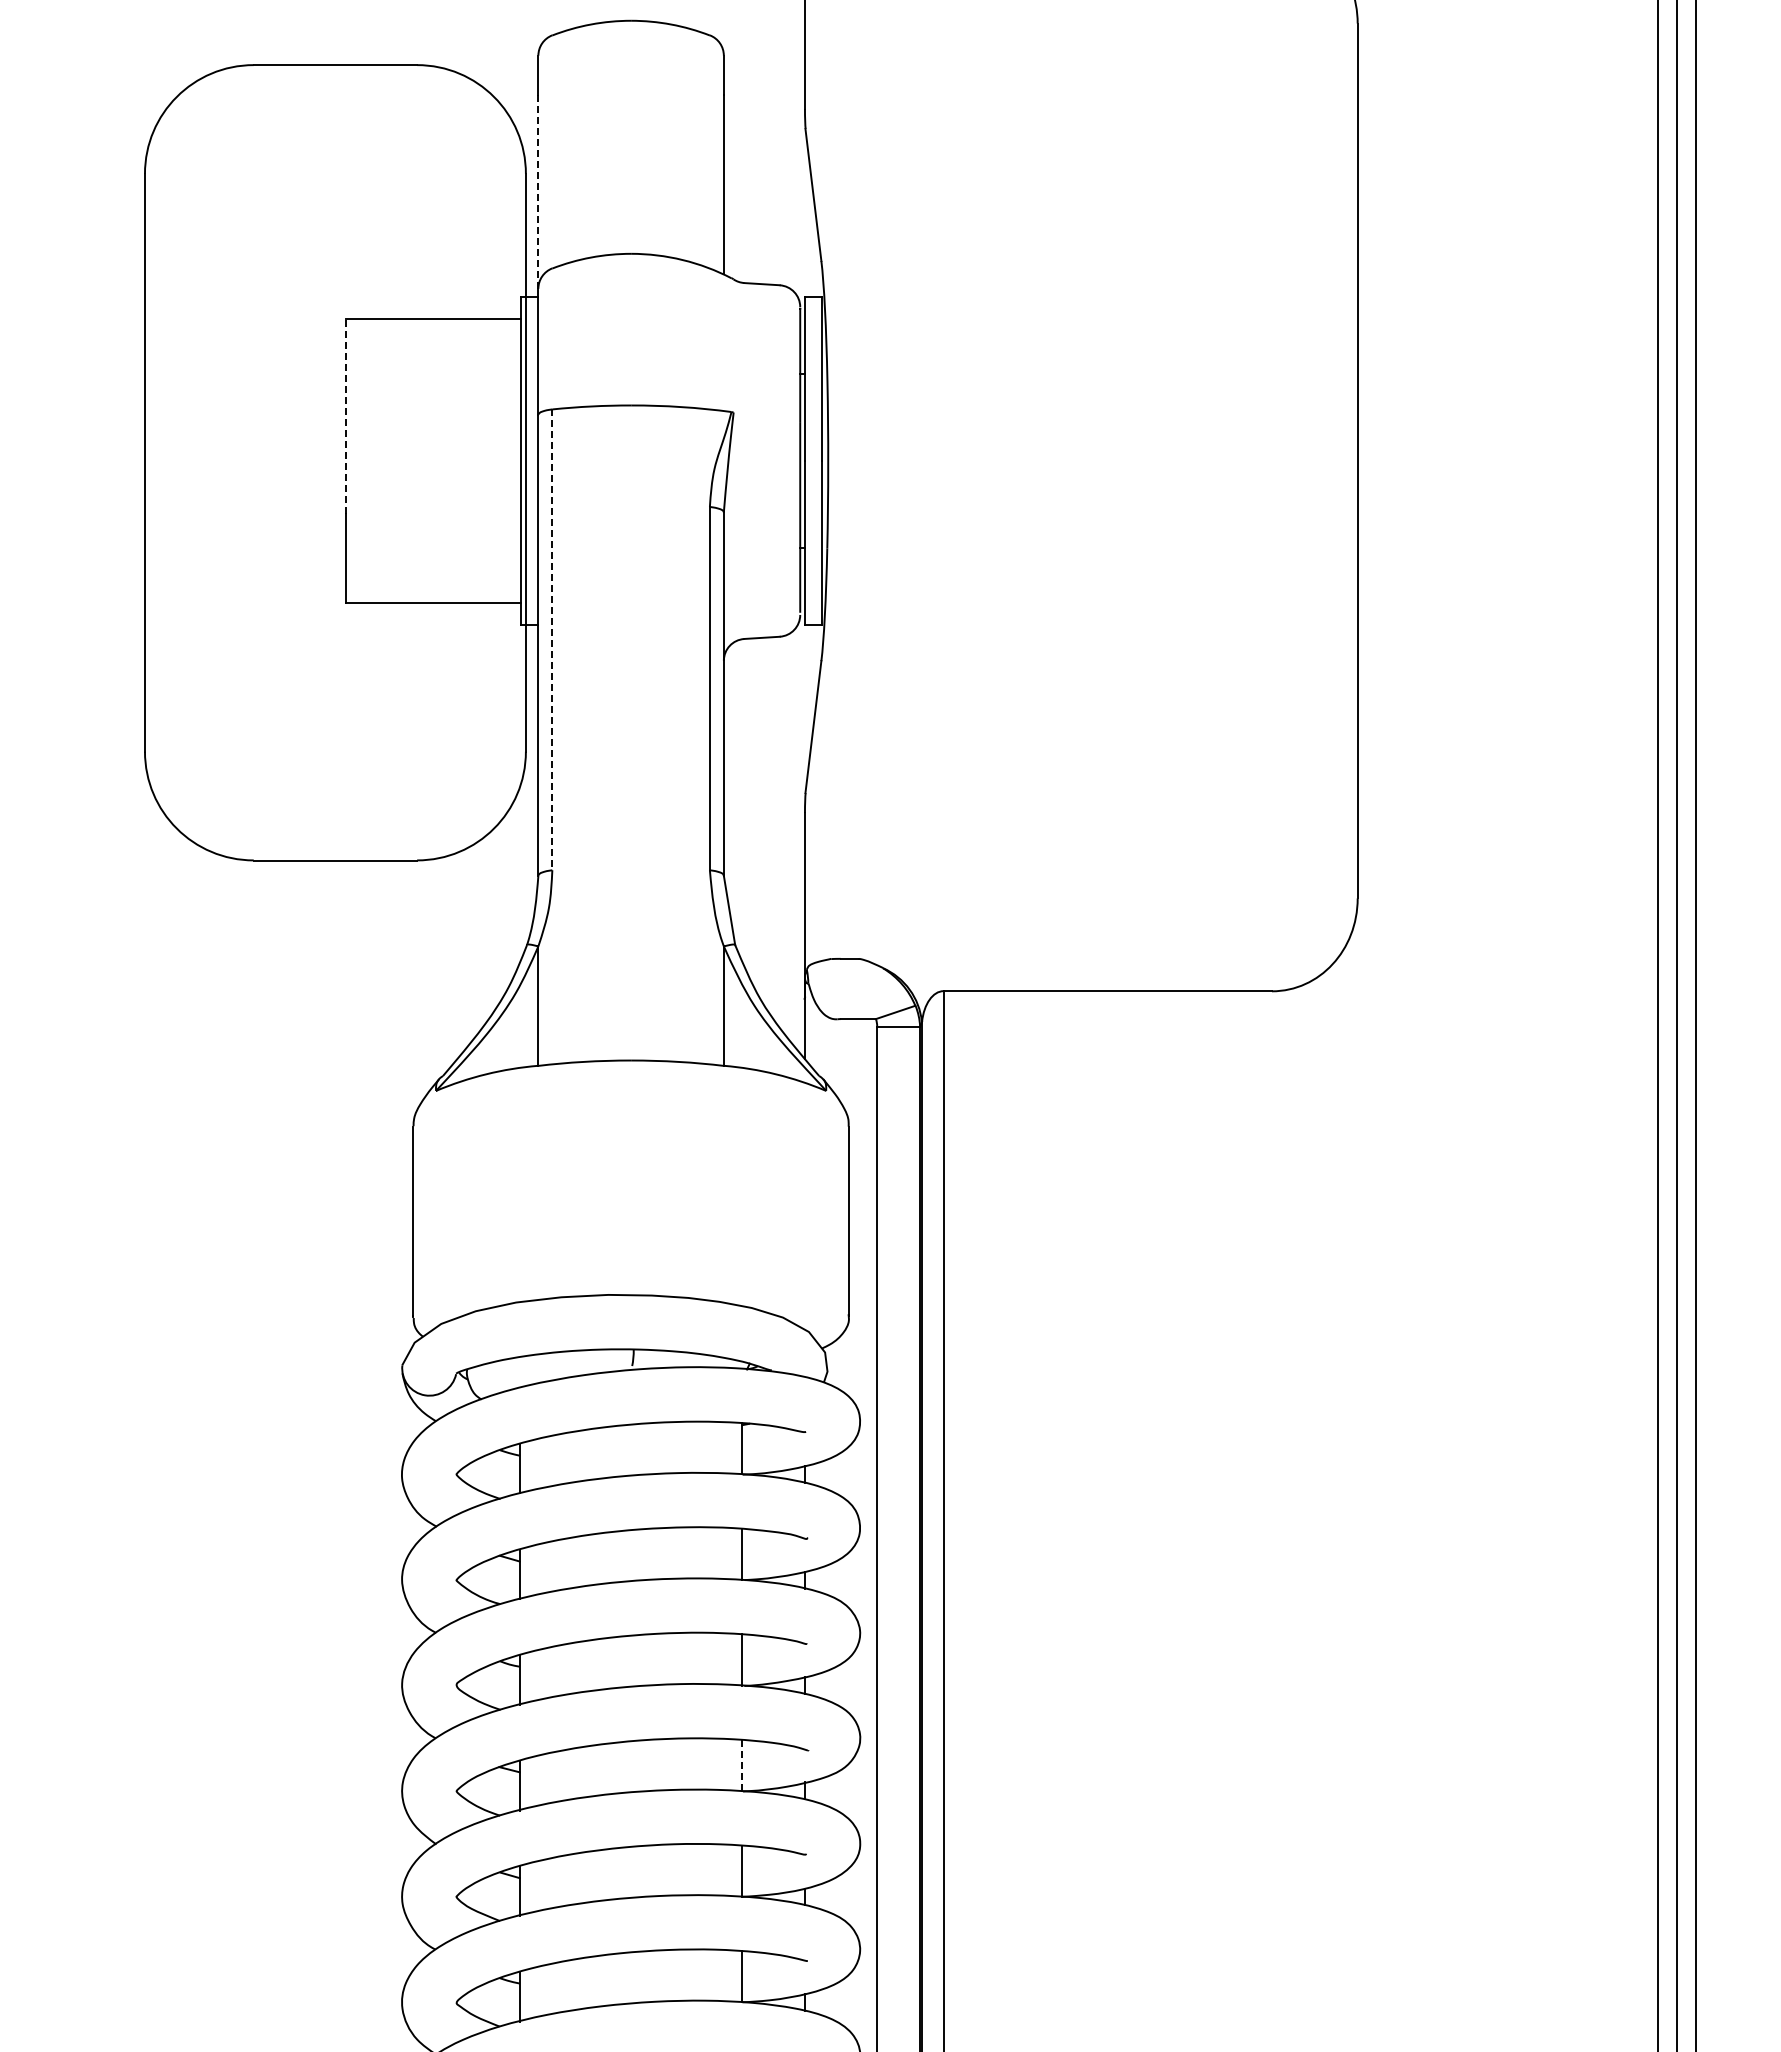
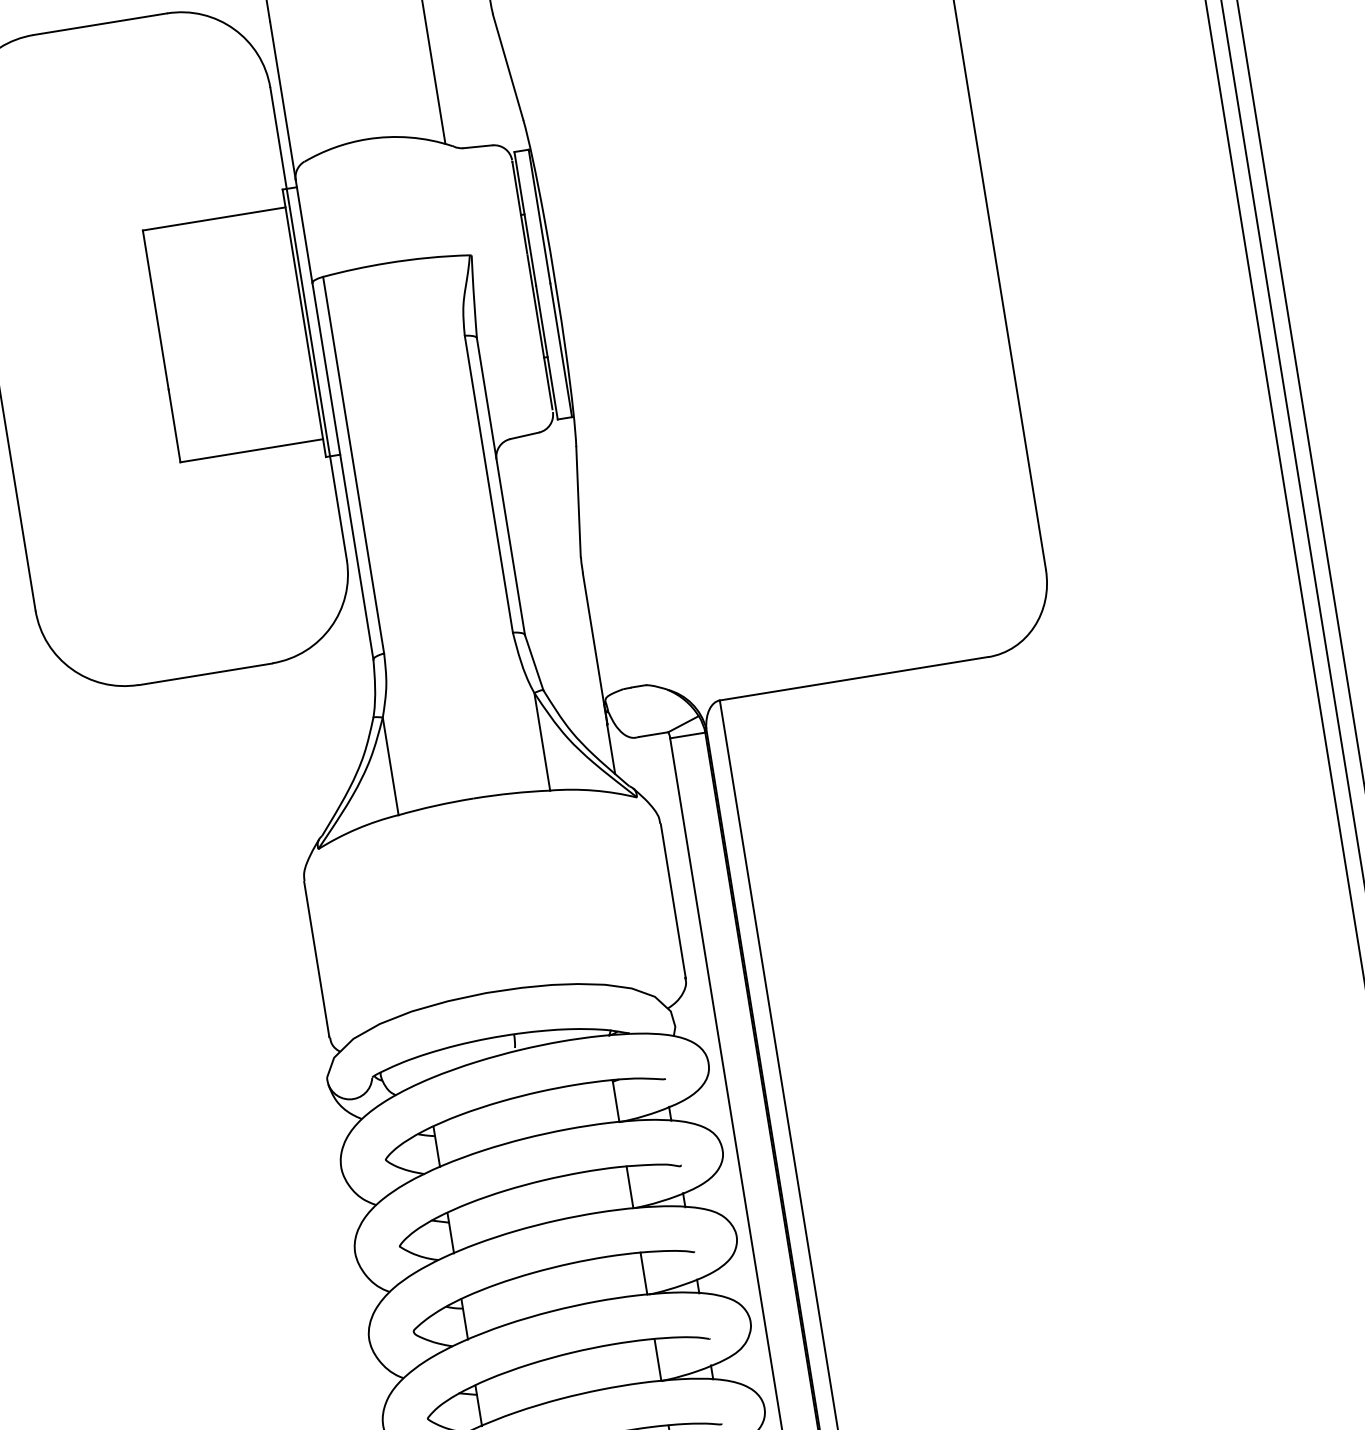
line: (538, 191) -> (282, 100), dashed -> solid
line: (346, 416) -> (155, 309), dashed -> solid
line: (552, 640) -> (353, 465), dashed -> solid
line: (742, 1765) -> (658, 1359), dashed -> solid

